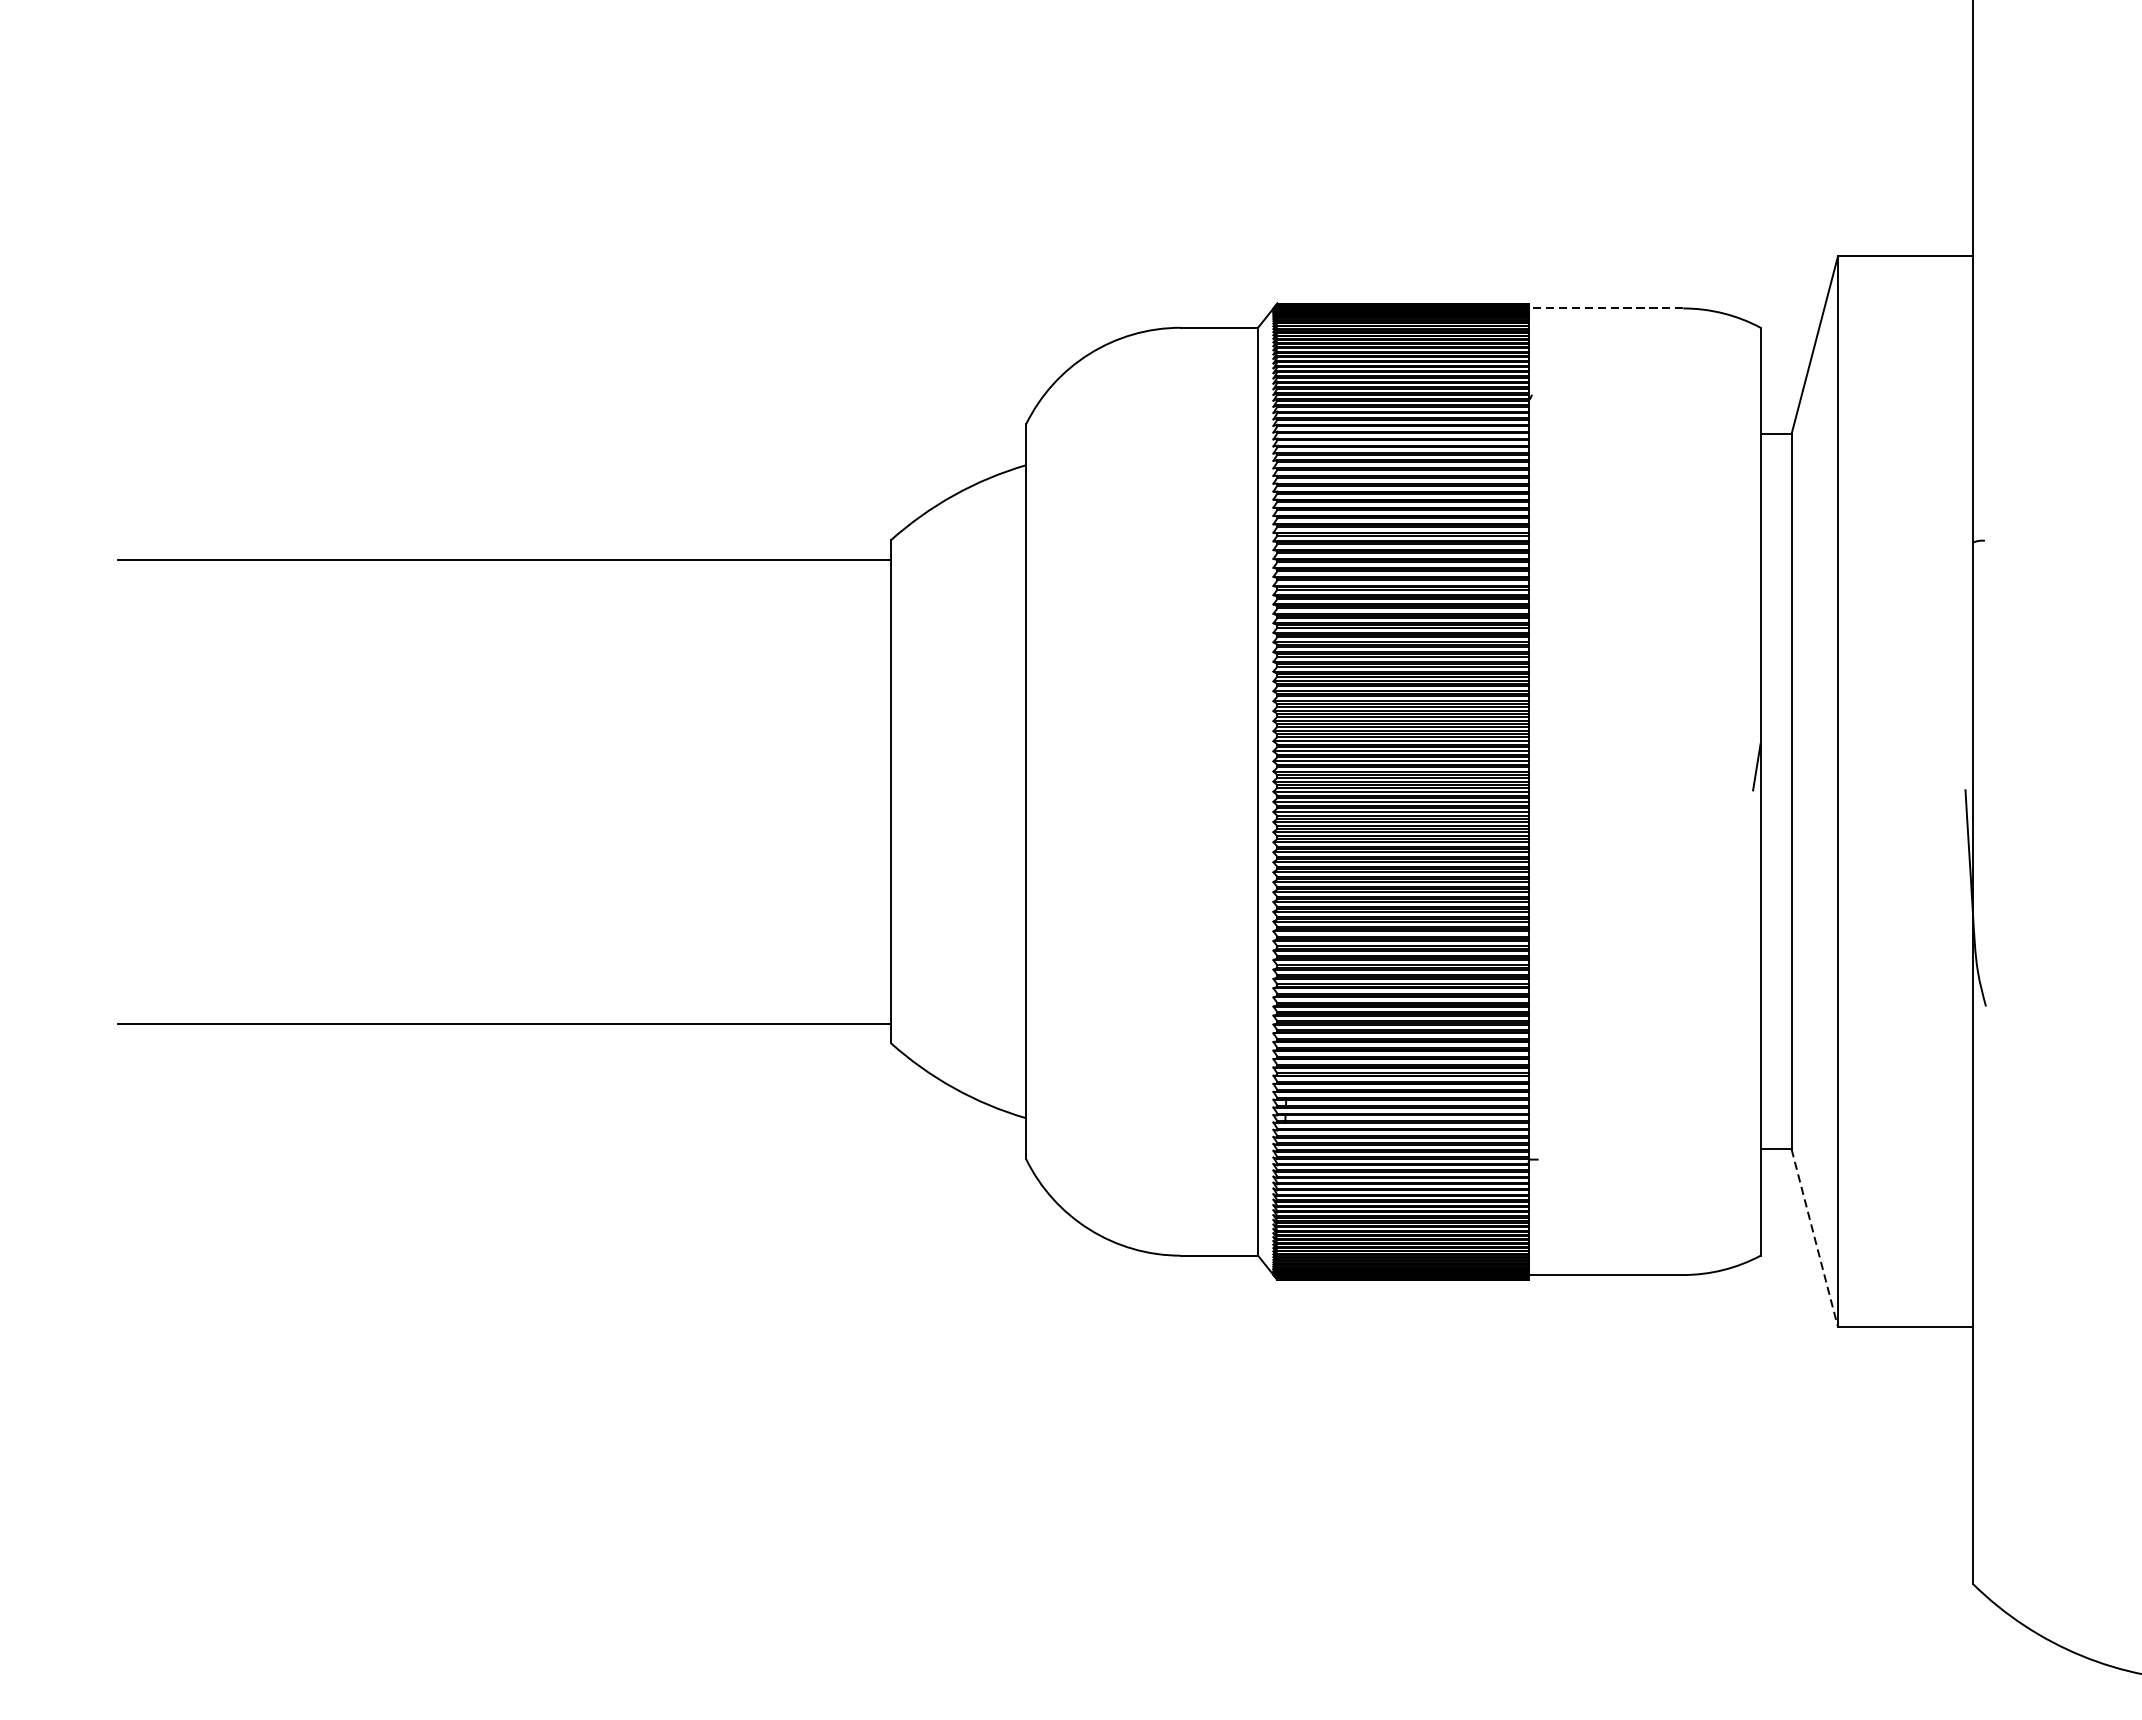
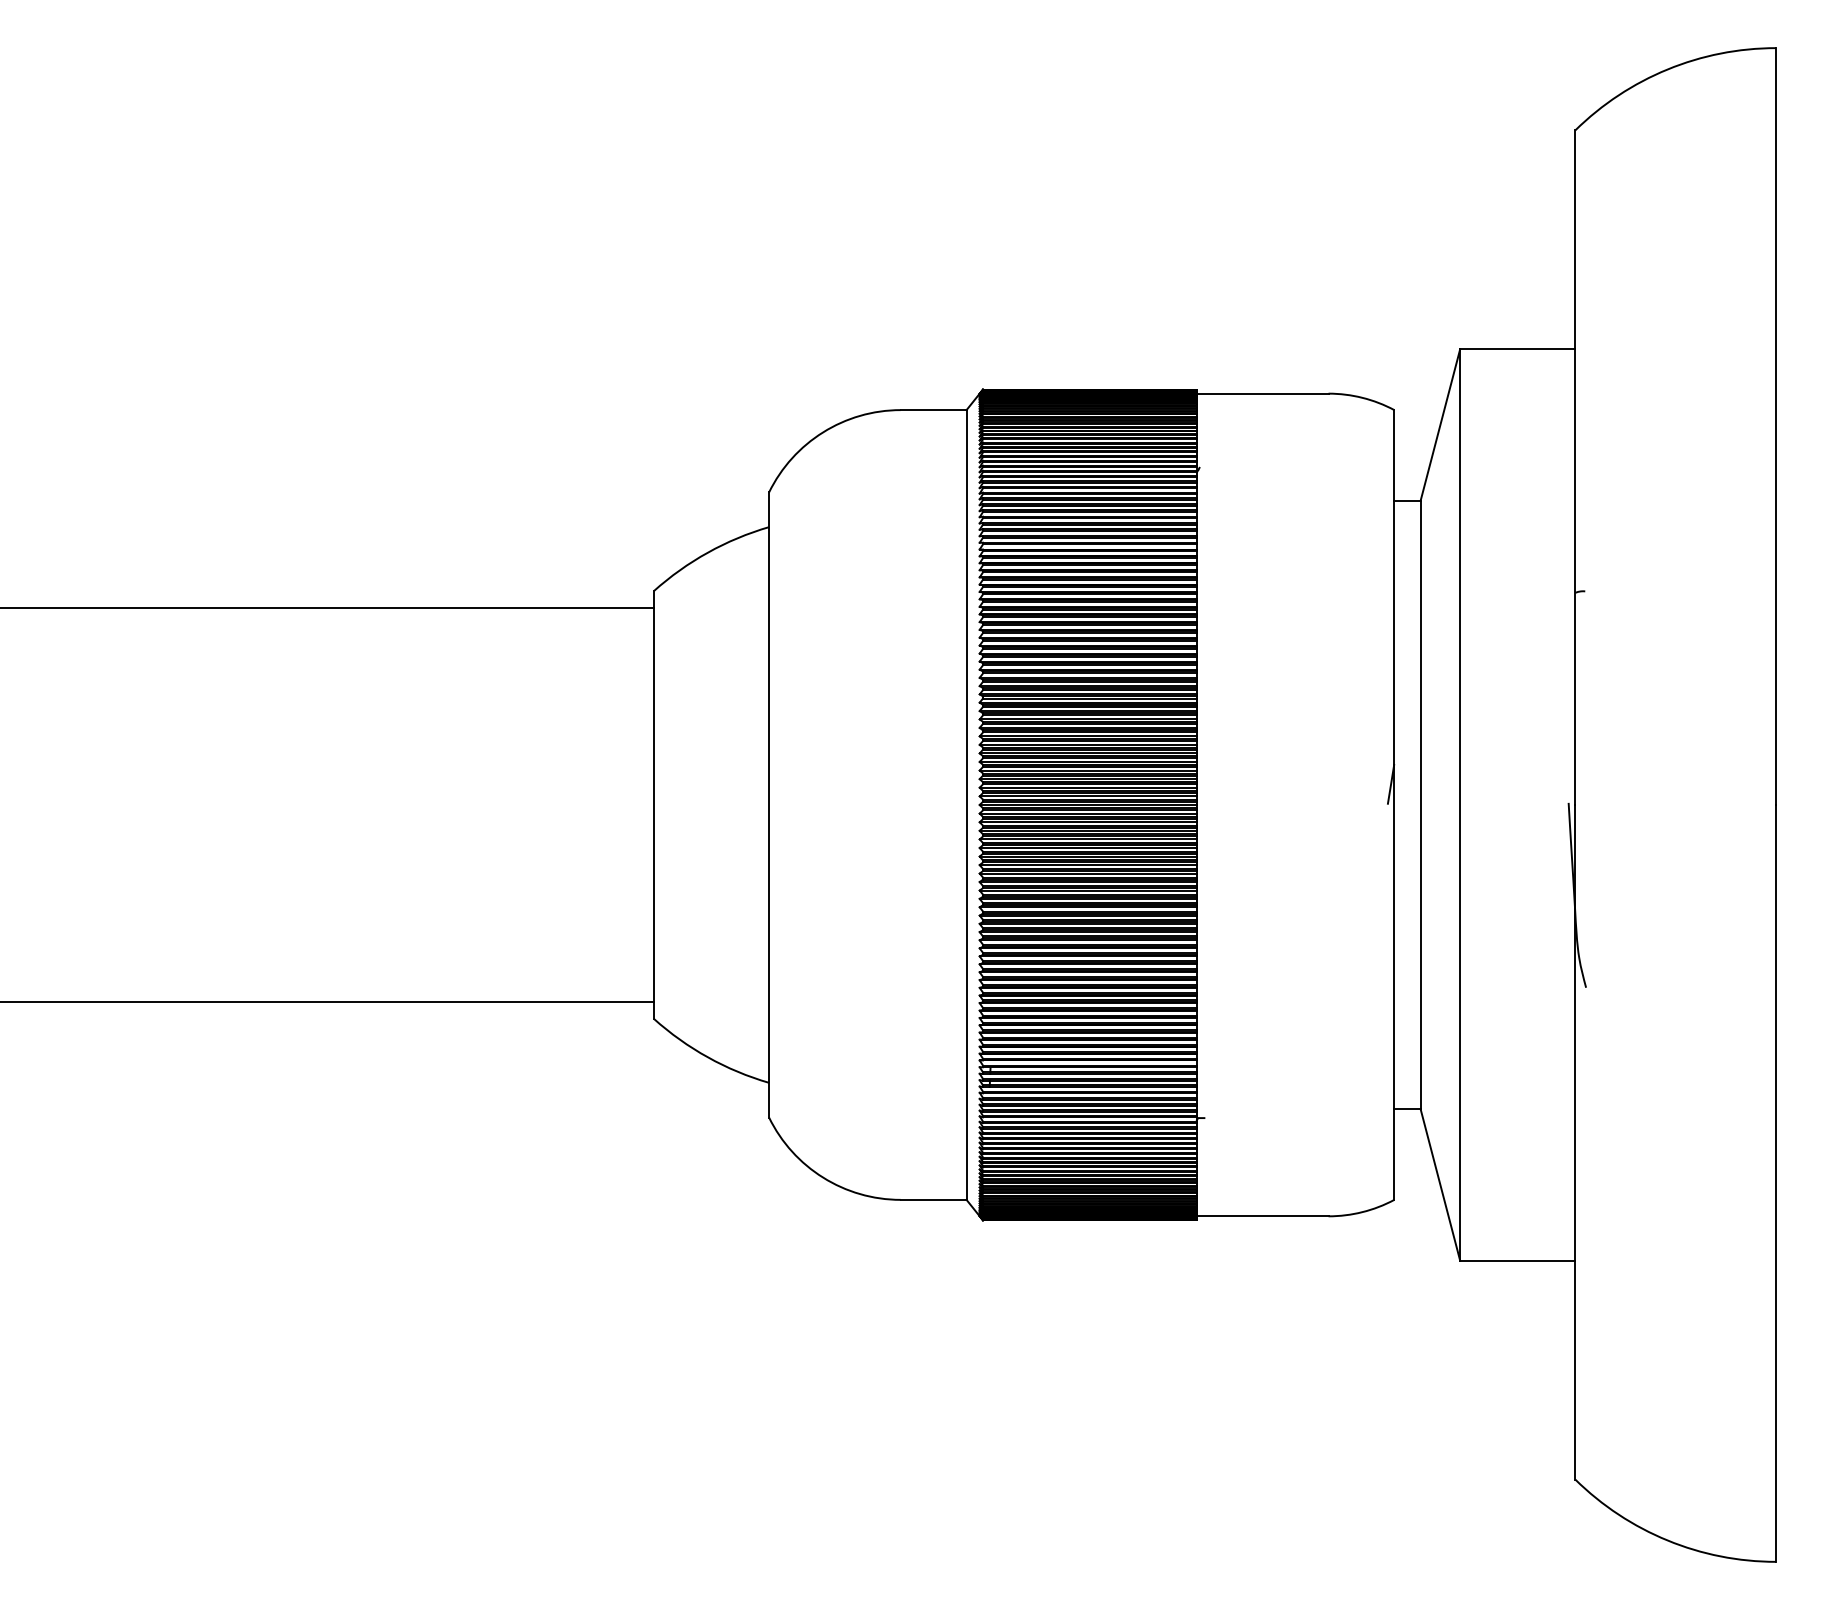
line: (1605, 308) -> (1262, 393), dashed -> solid
line: (1814, 1238) -> (1440, 1185), dashed -> solid

